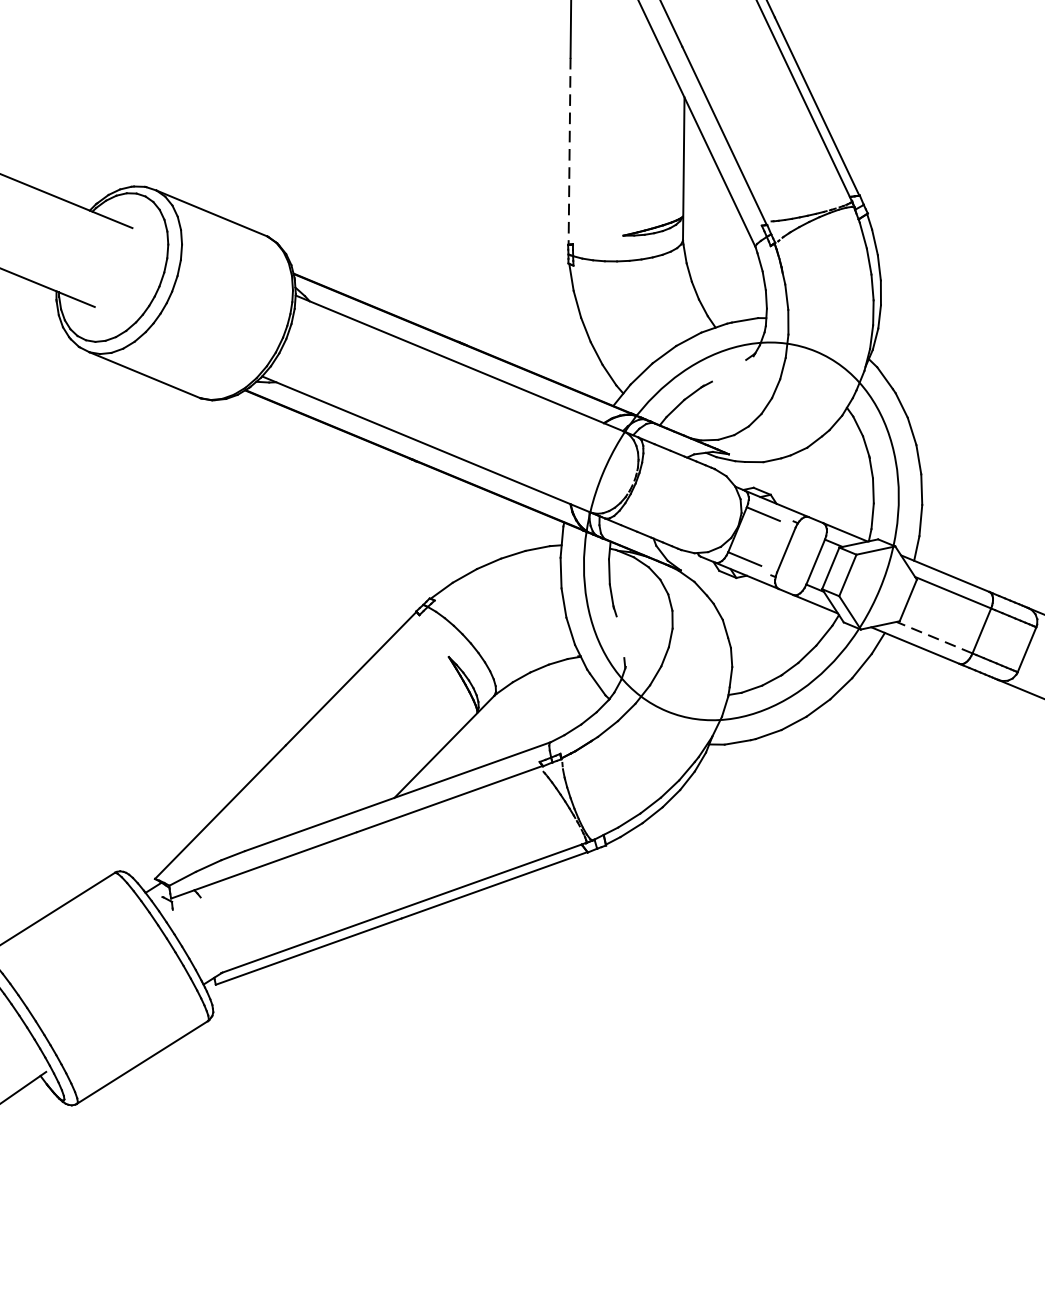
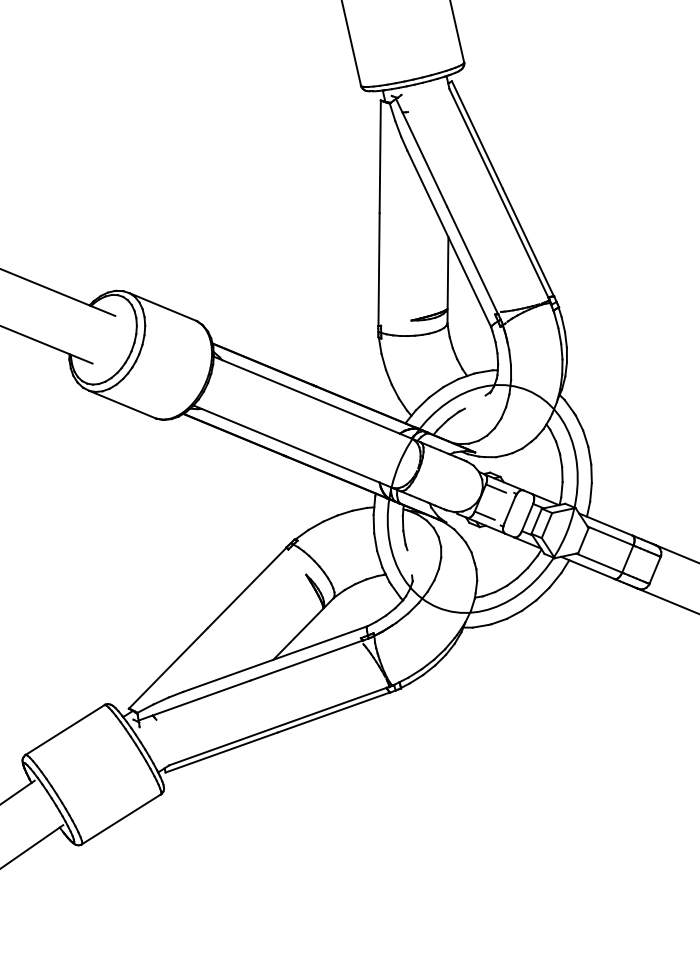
line: (570, 152) -> (379, 270), dashed -> solid
line: (934, 638) -> (599, 563), dashed -> solid

